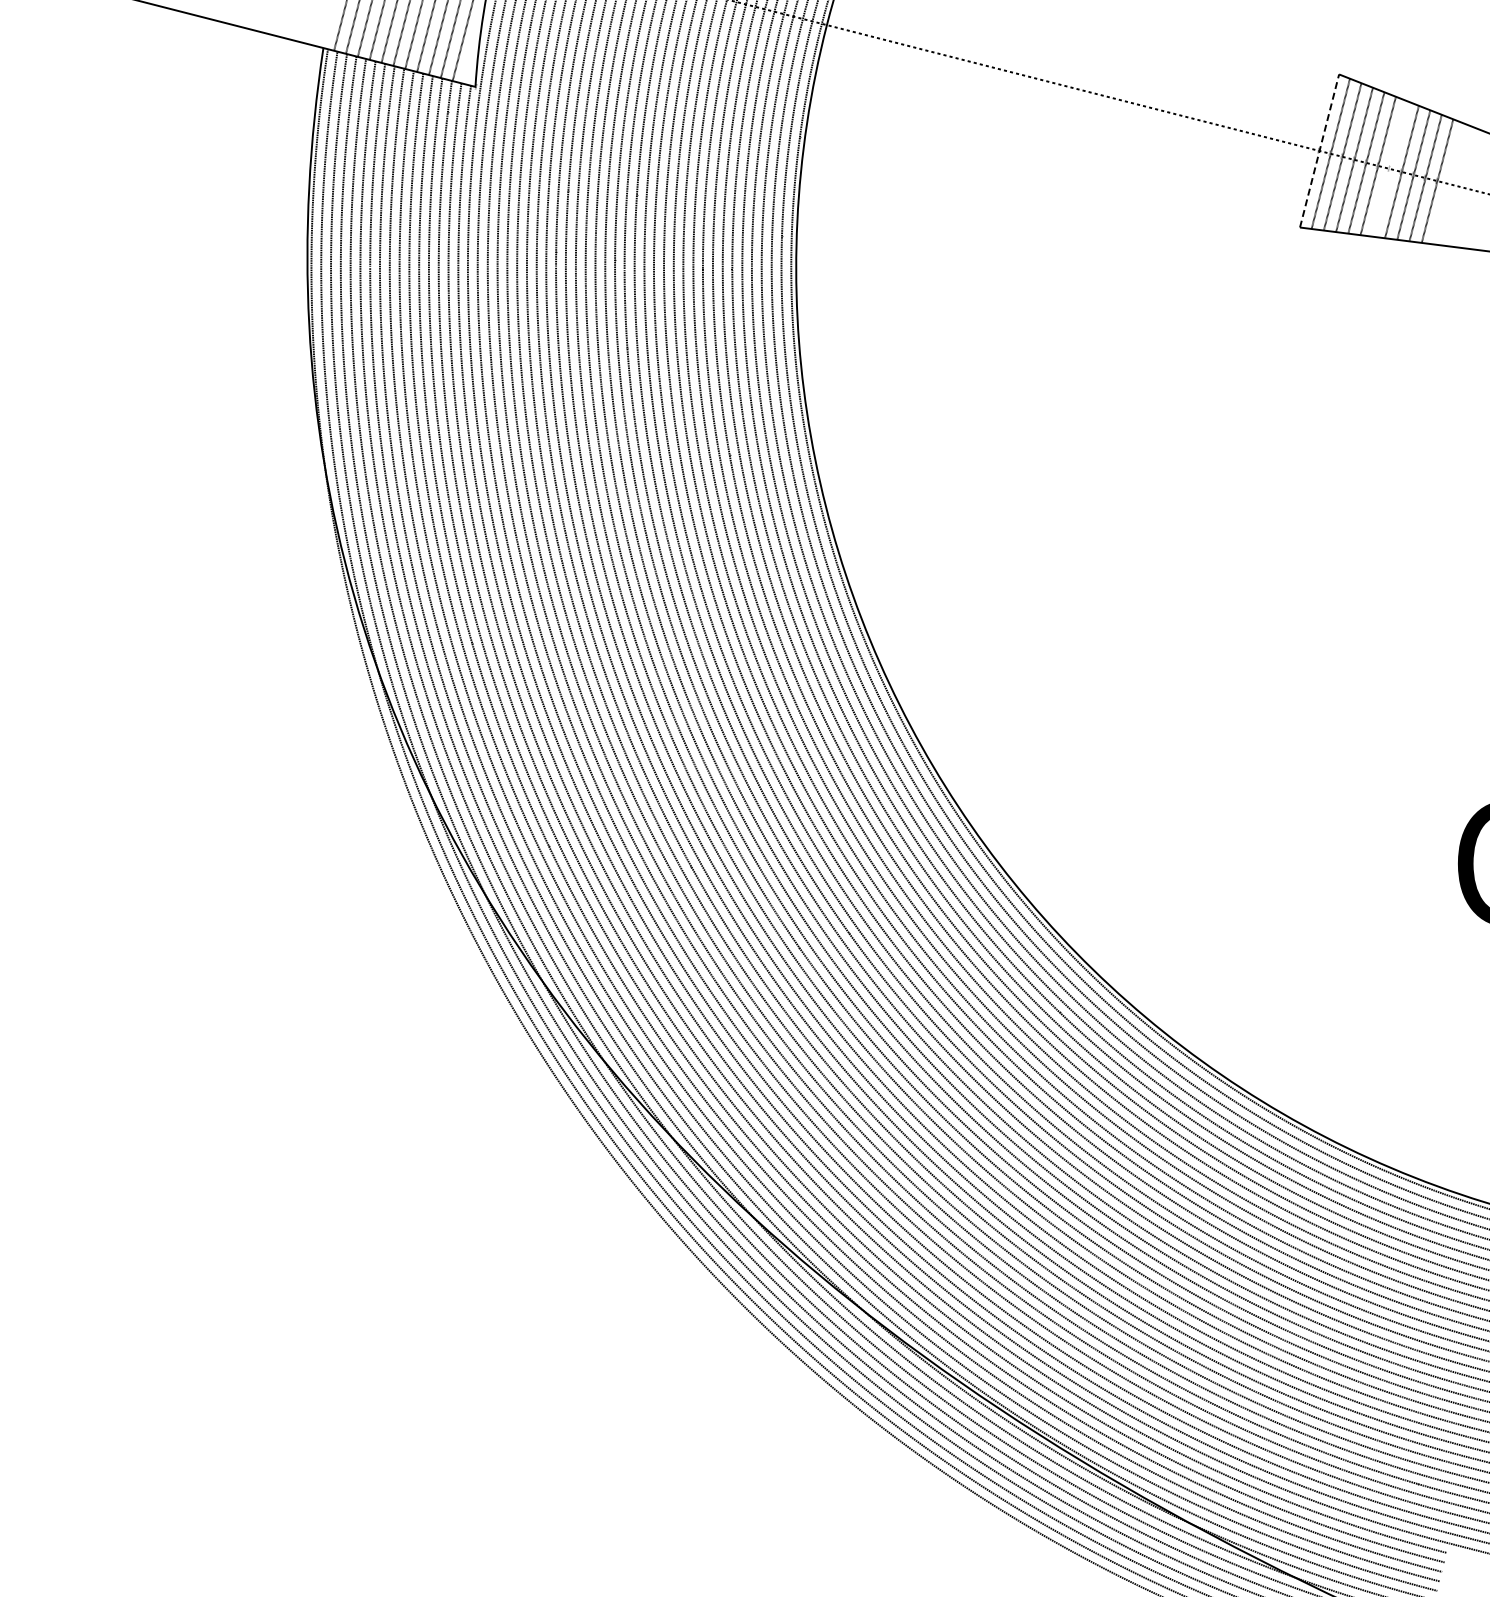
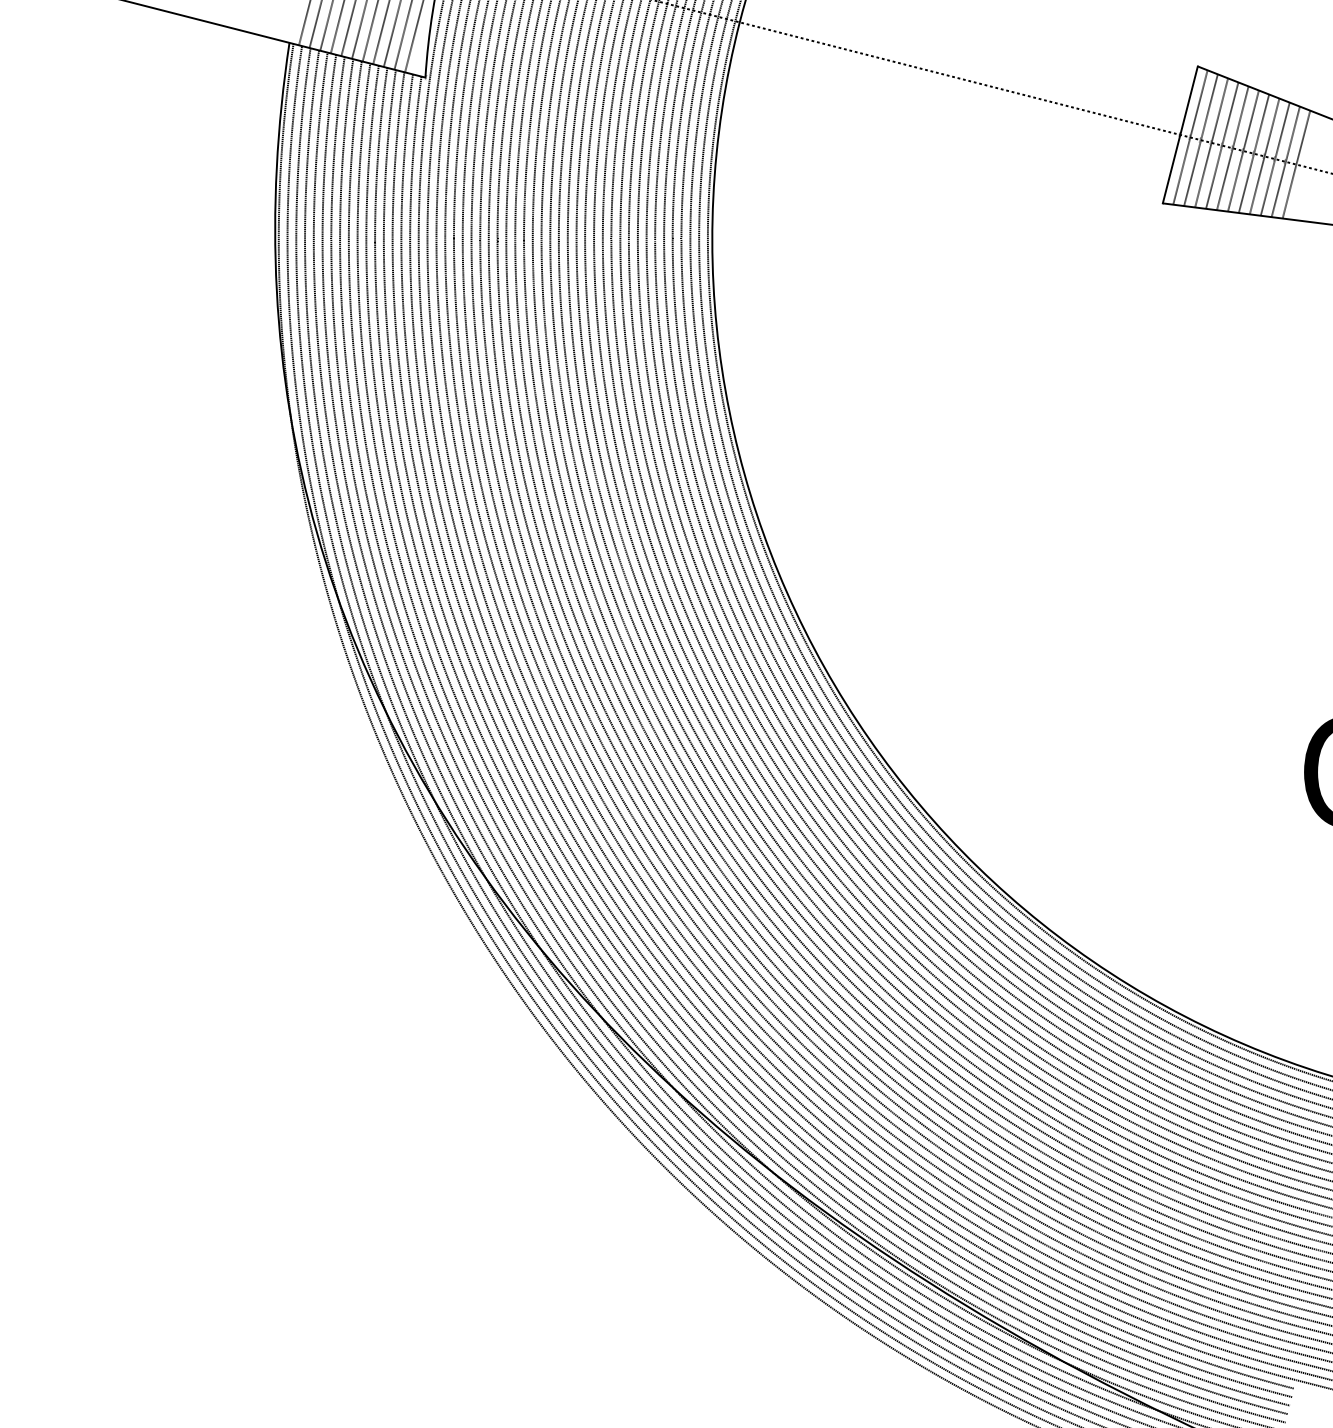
line: (1319, 150) -> (1180, 134), dashed -> solid
line: (1389, 168) -> (1242, 150), added
line: (1448, 183) -> (1295, 164), added

